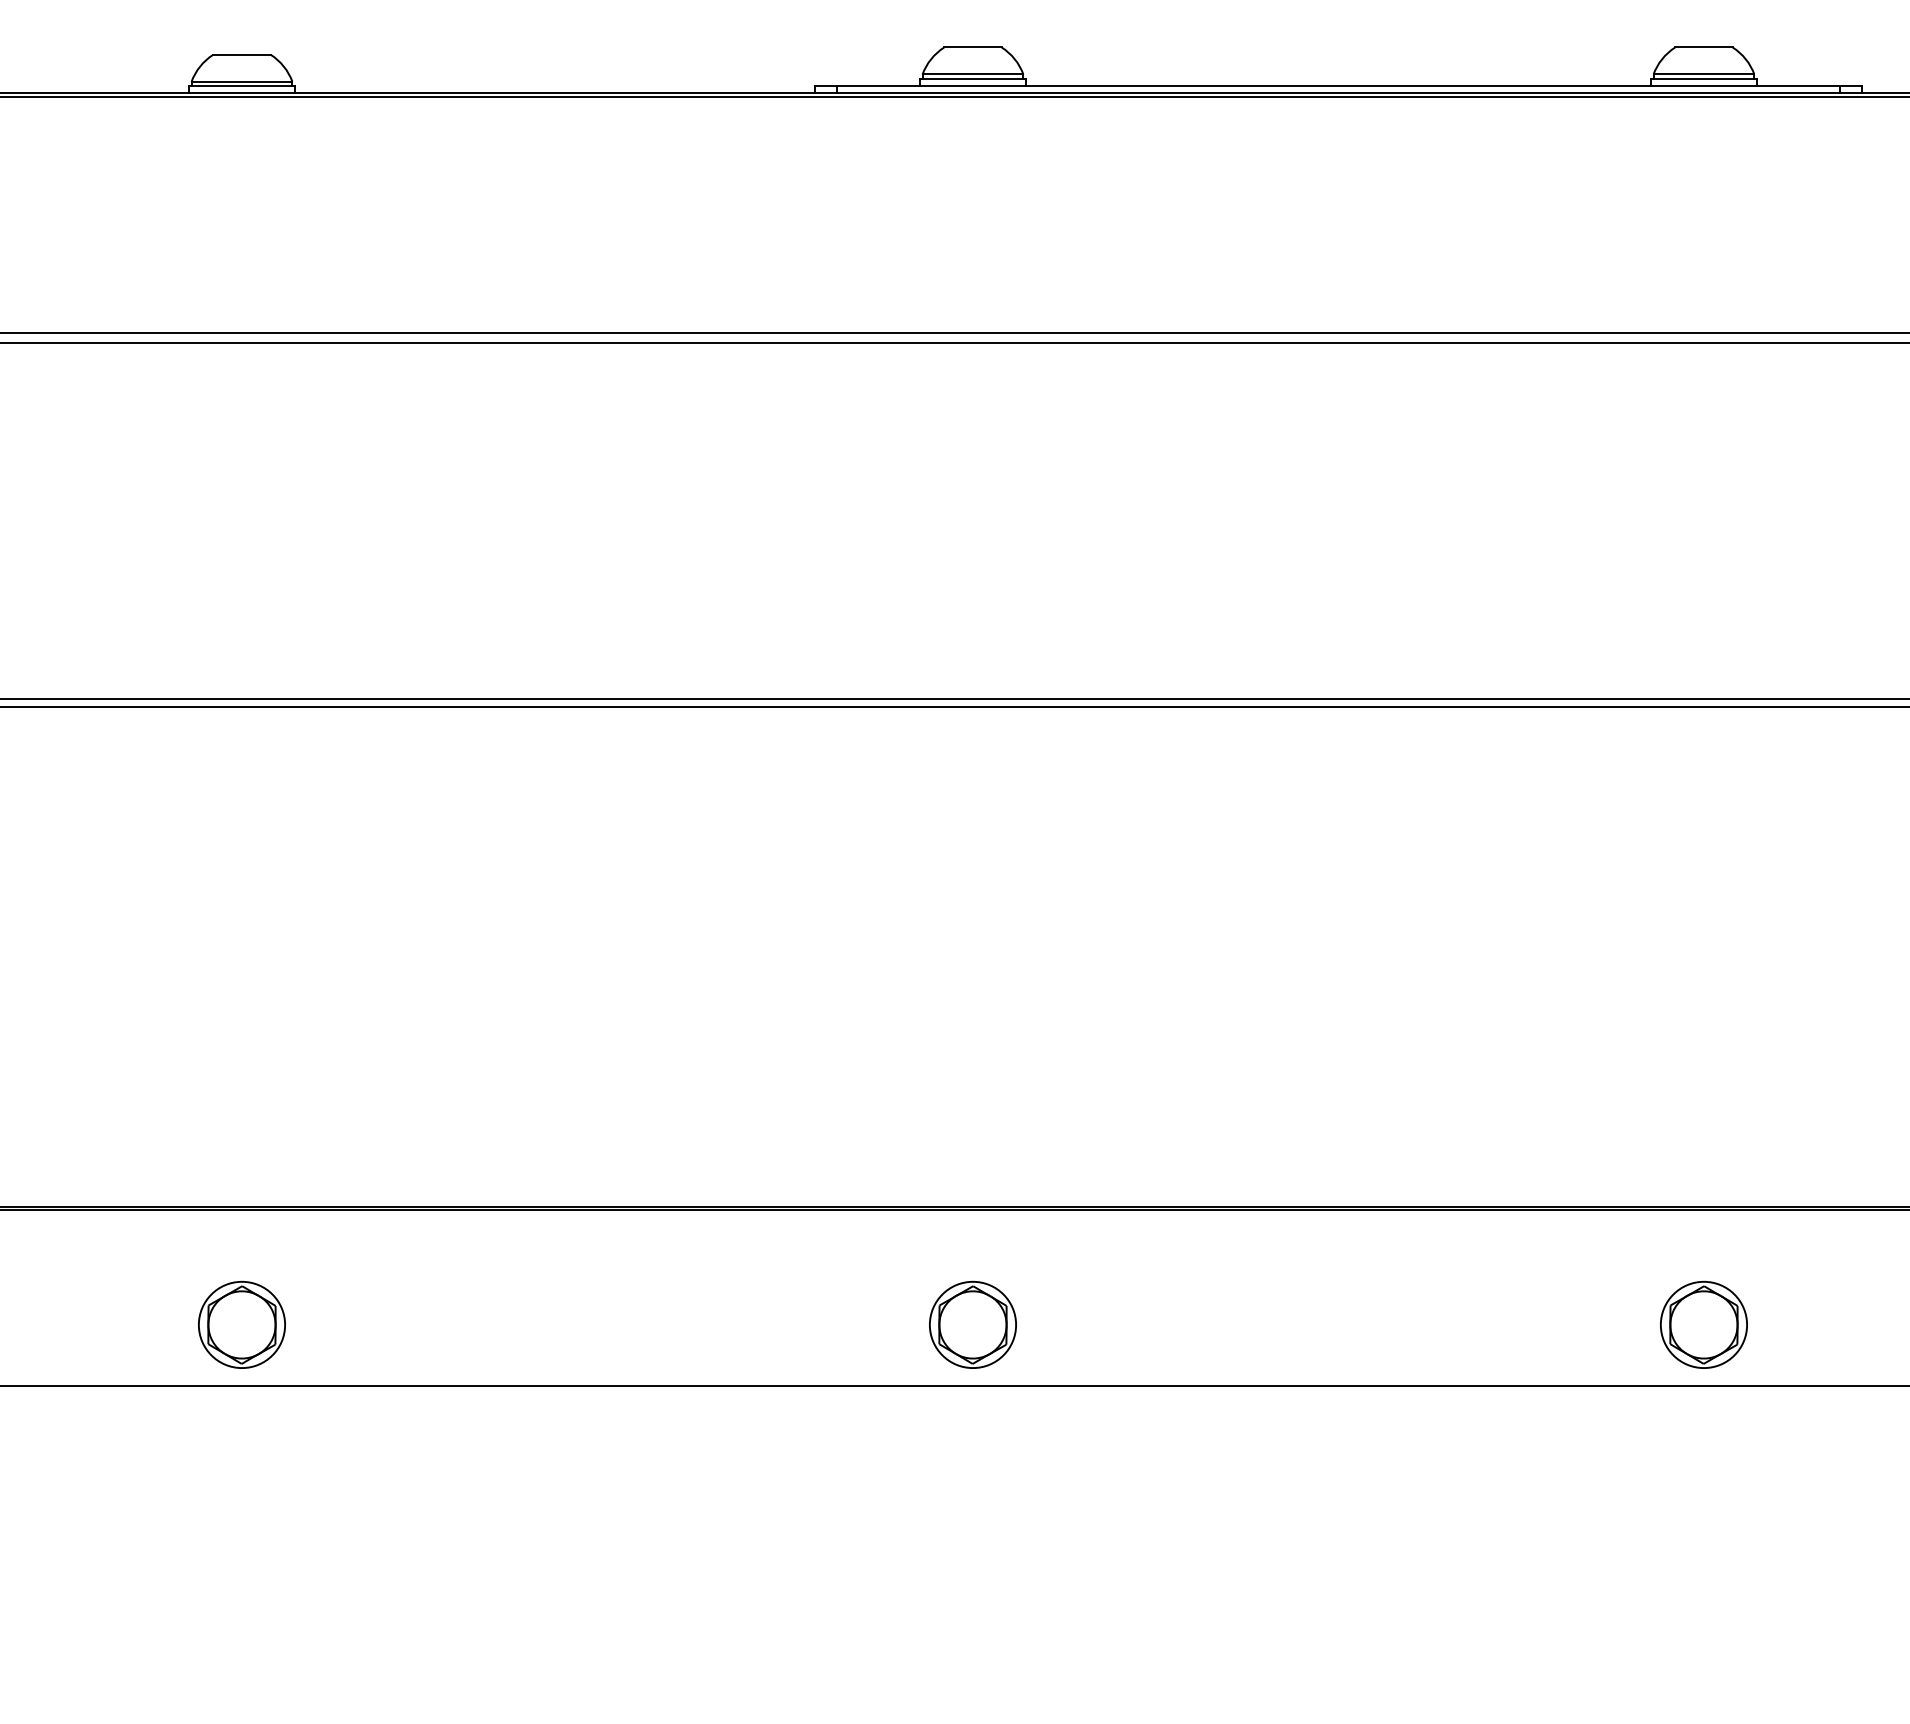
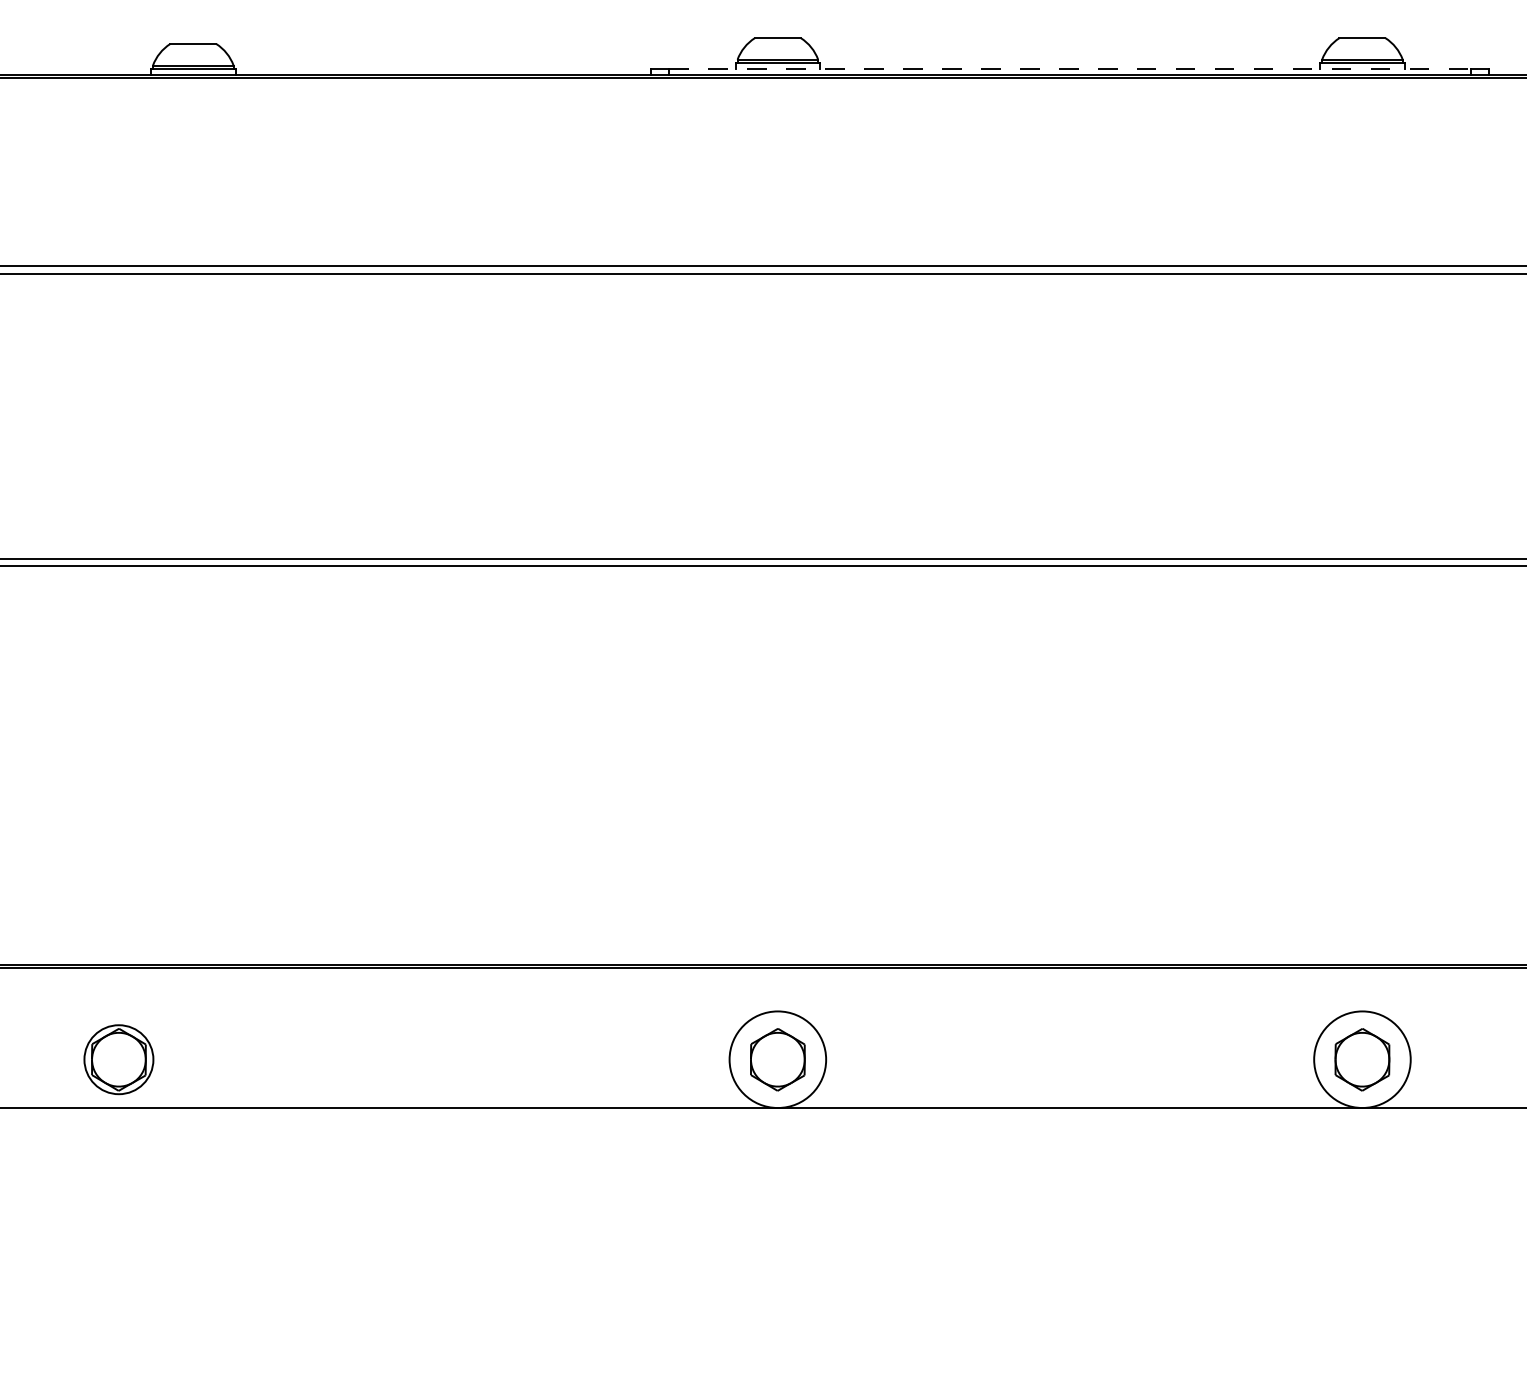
line: (1338, 85) -> (1070, 68), solid -> dashed
part: (241, 1324) -> (118, 1059), moved
circle: (972, 1324) -> (777, 1059), size x1.4
circle: (1703, 1324) -> (1362, 1059), size x1.4

